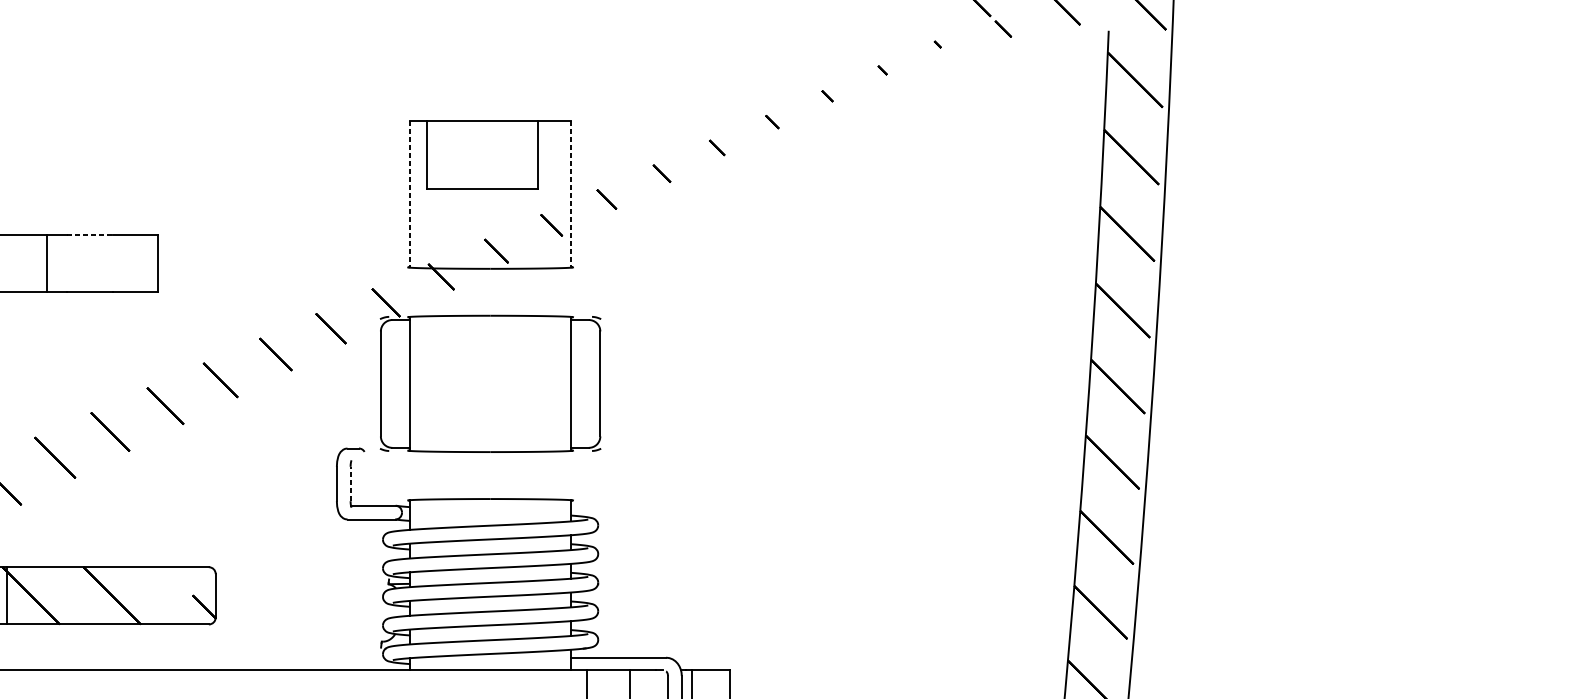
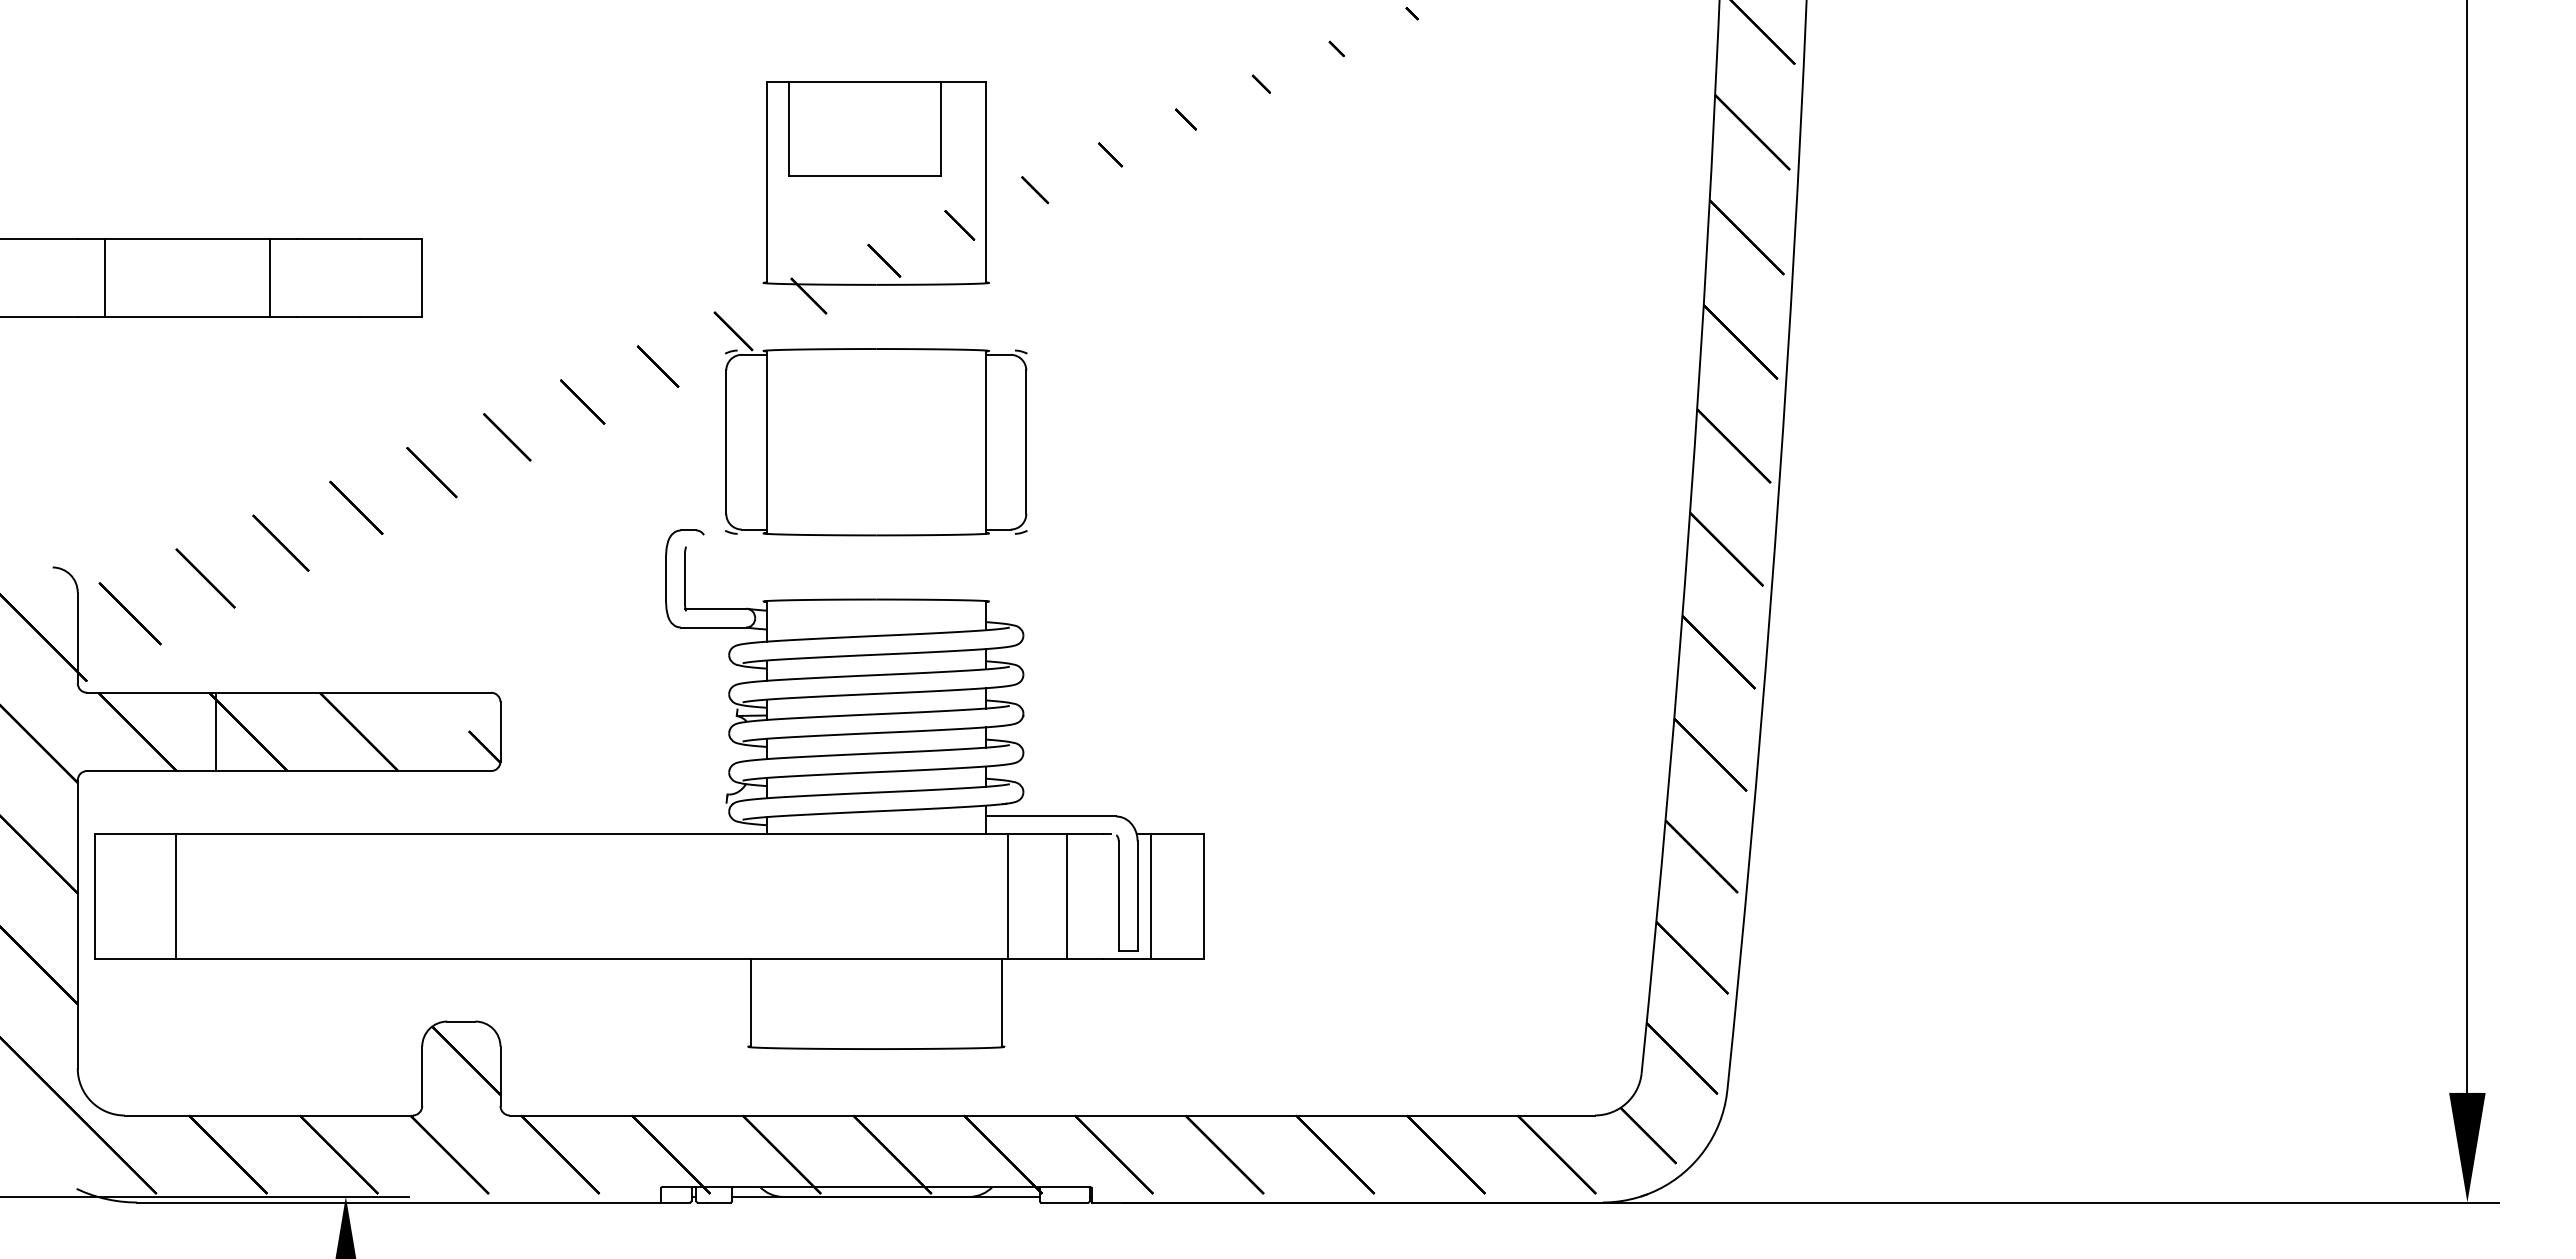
line: (410, 193) -> (766, 182), dashed -> solid
line: (570, 193) -> (985, 182), dashed -> solid
line: (89, 234) -> (328, 238), dashed -> solid
line: (350, 483) -> (684, 578), dashed -> solid

